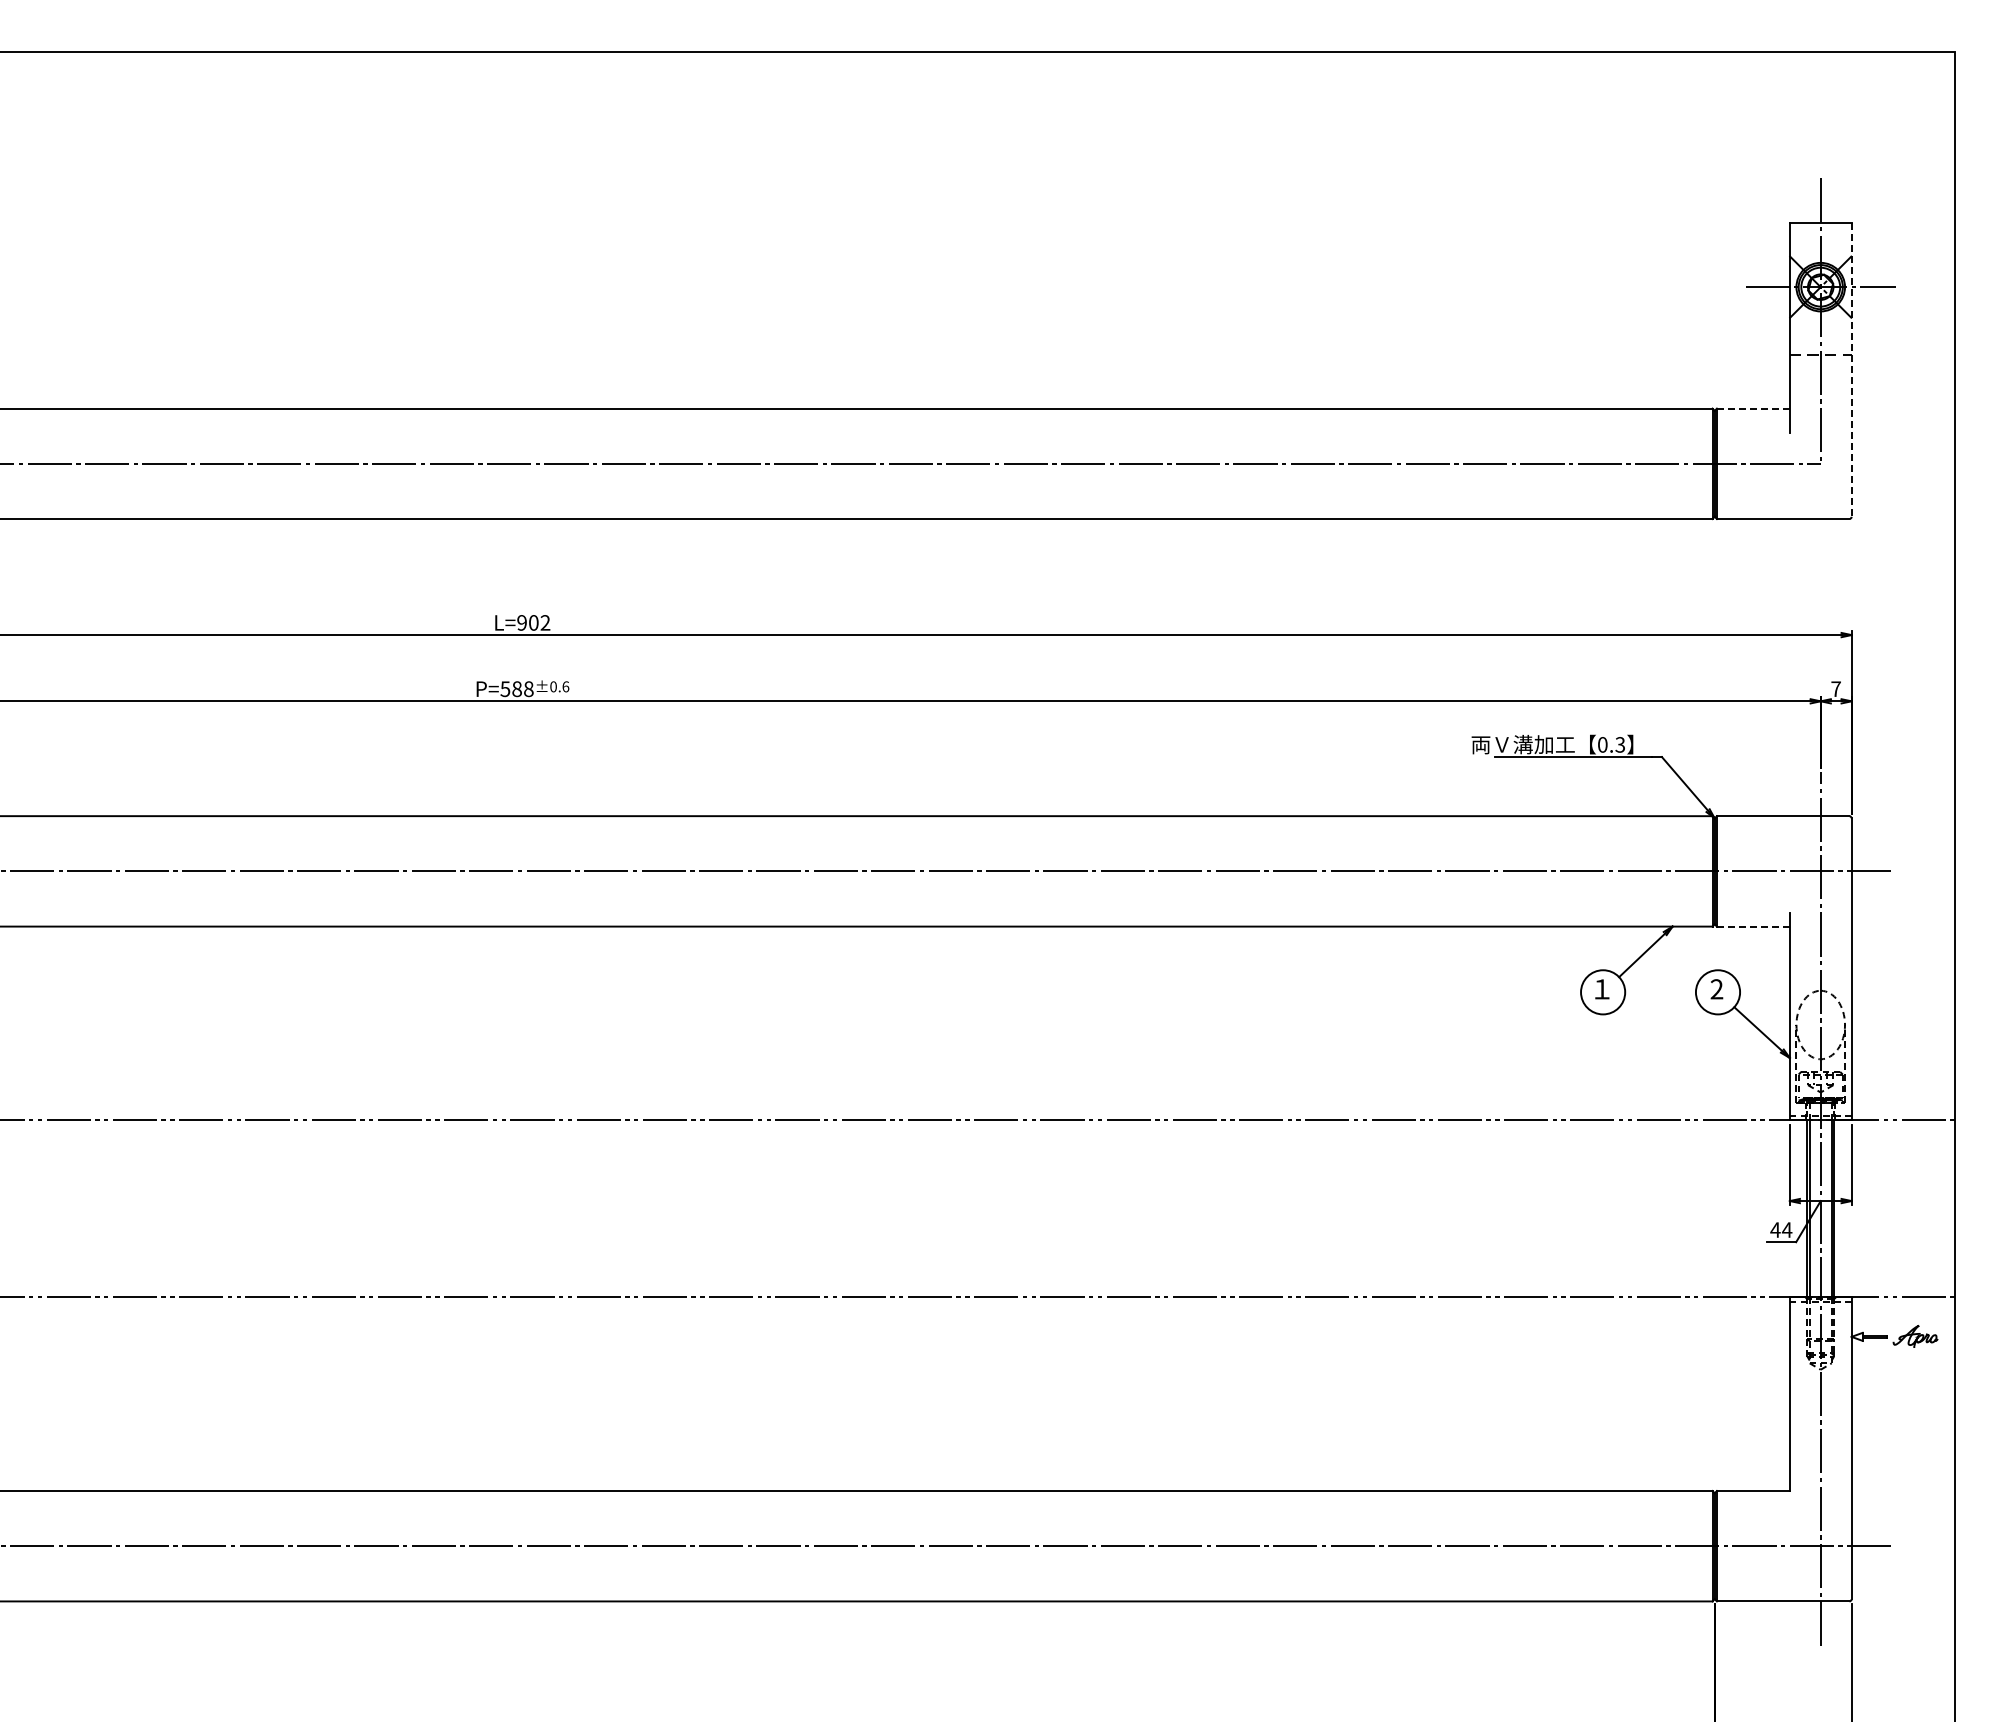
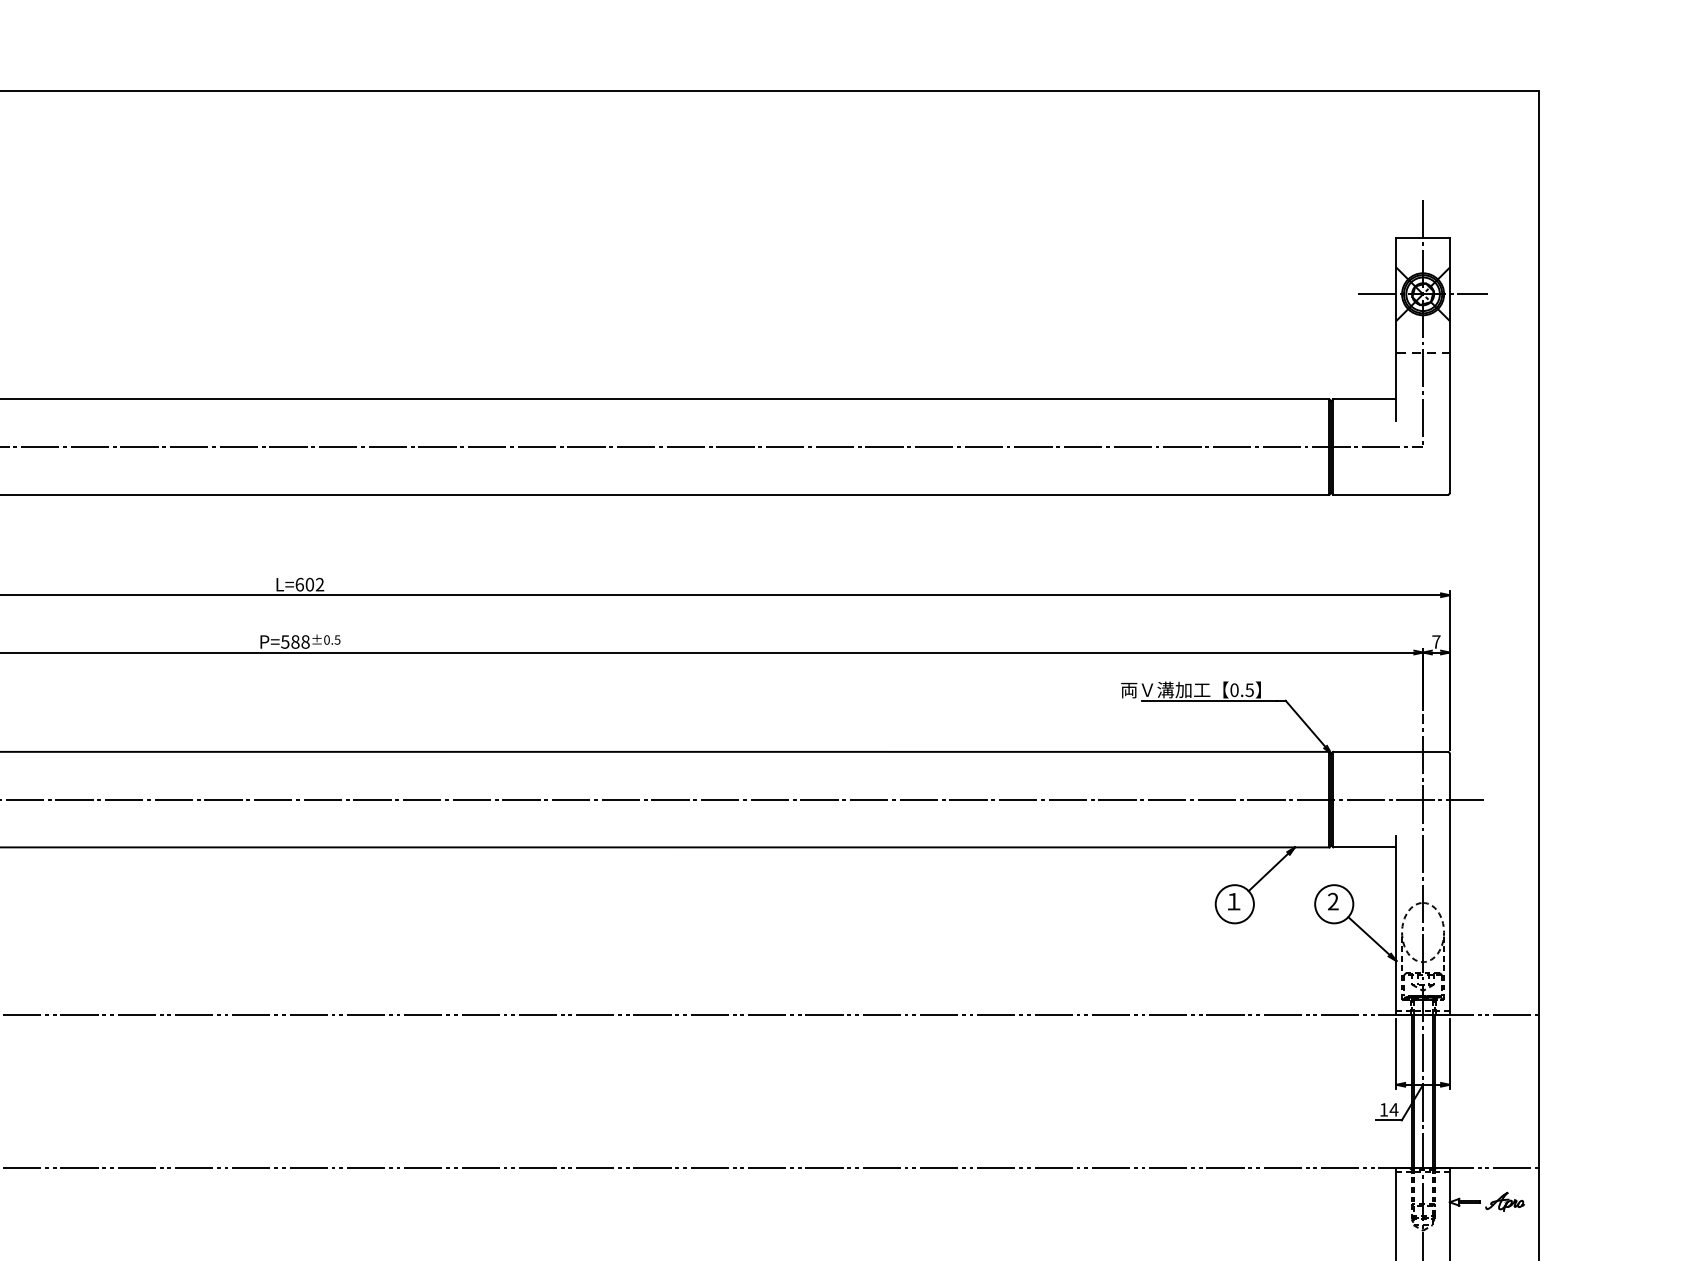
line: (1851, 370) -> (1449, 366), dashed -> solid
line: (1753, 408) -> (1364, 399), dashed -> solid
text: (522, 622) -> (300, 584), L=902 -> L=602
text: (565, 686) -> (337, 639), ±0.6 -> ±0.5
text: (1620, 744) -> (1249, 689), 0.3 -> 0.5
line: (1753, 926) -> (1364, 847), dashed -> solid
text: (1775, 1229) -> (1383, 1109), 44 -> 14

